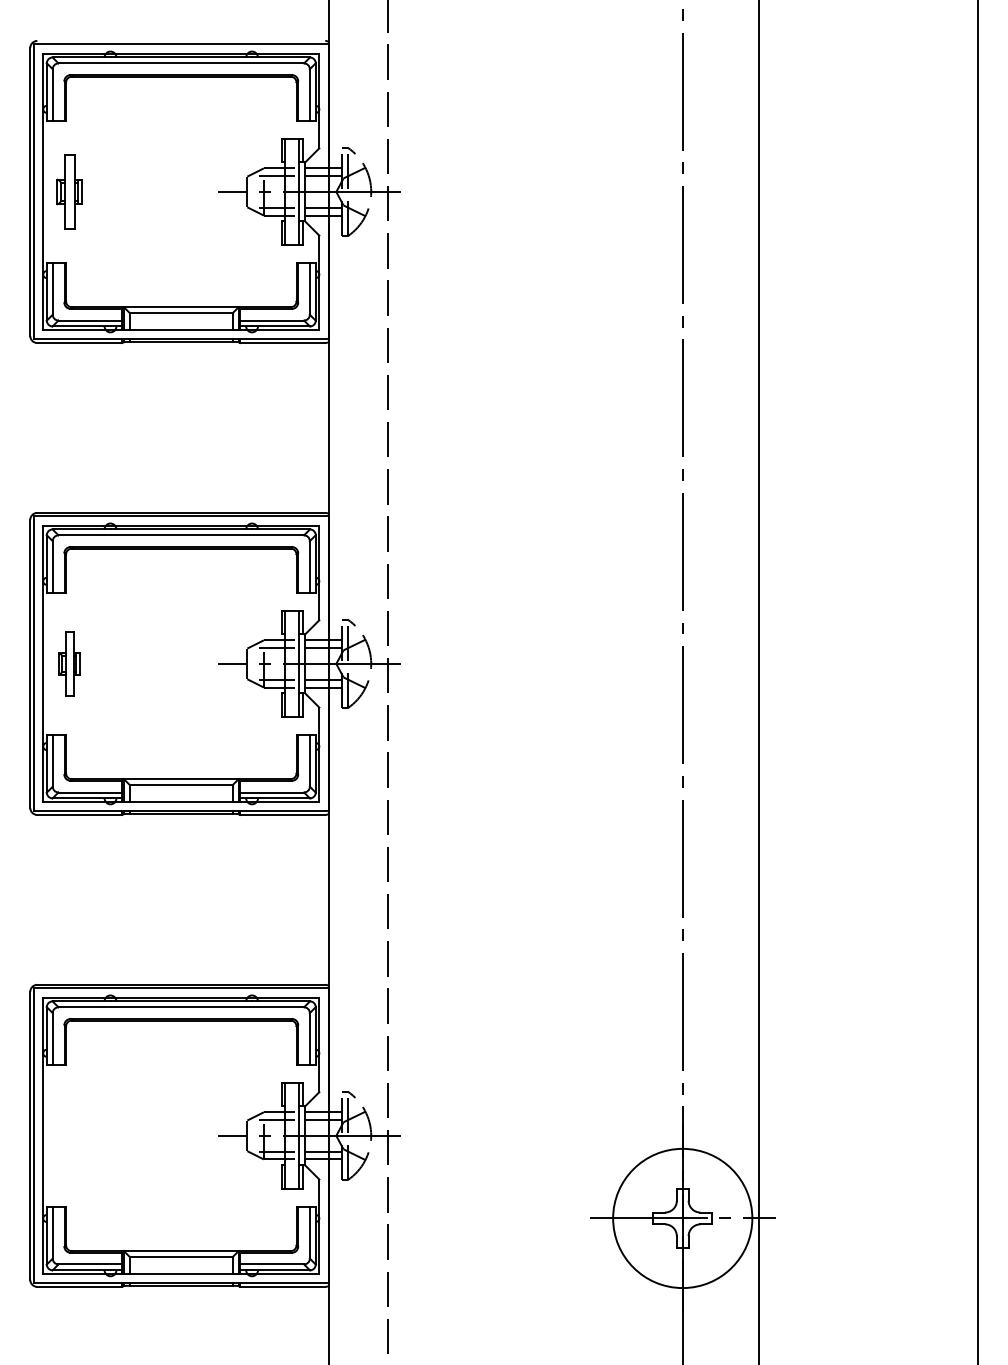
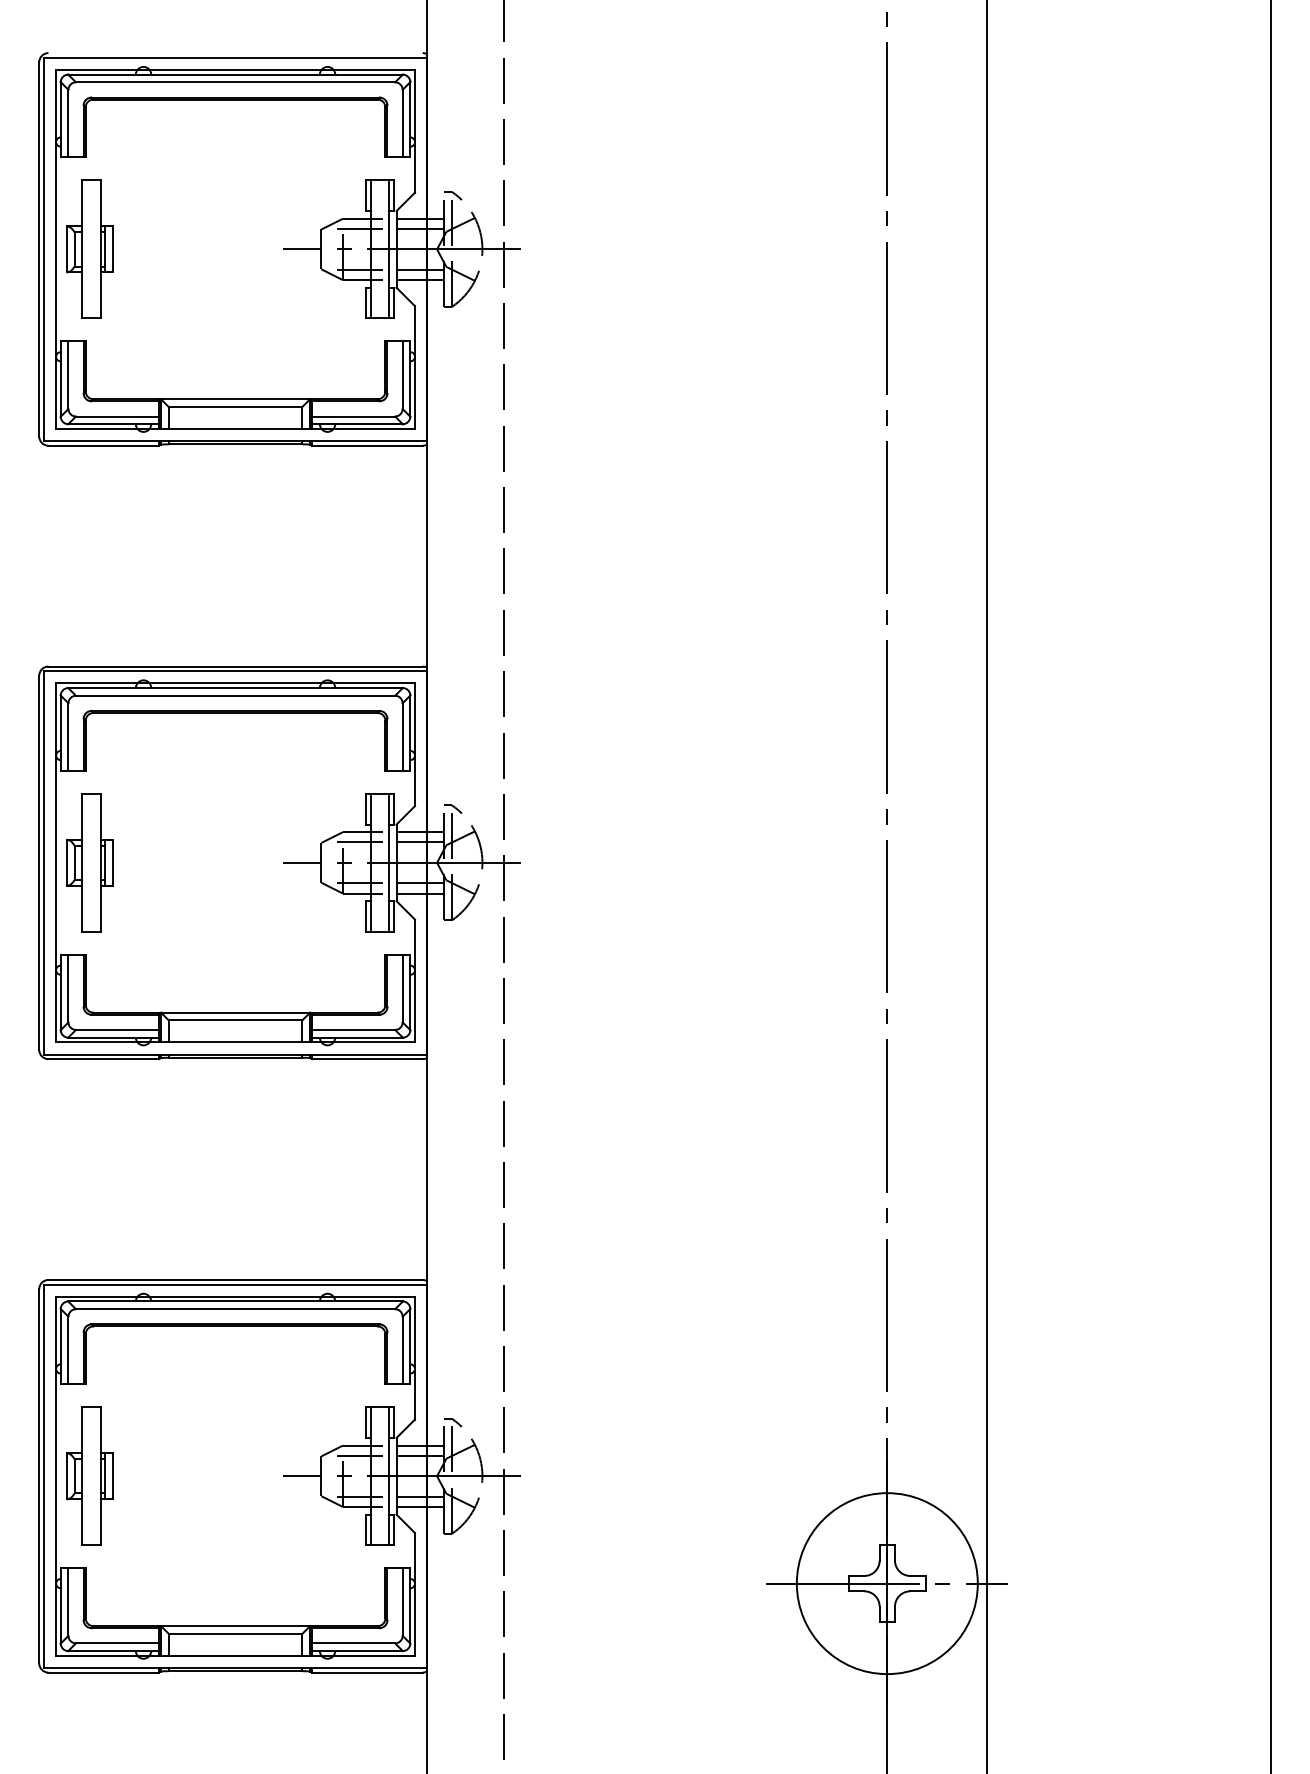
part: (69, 191) -> (90, 248), size x1.43
part: (69, 663) -> (90, 862), size x1.67
part: (69, 1135) -> (90, 1475), added

